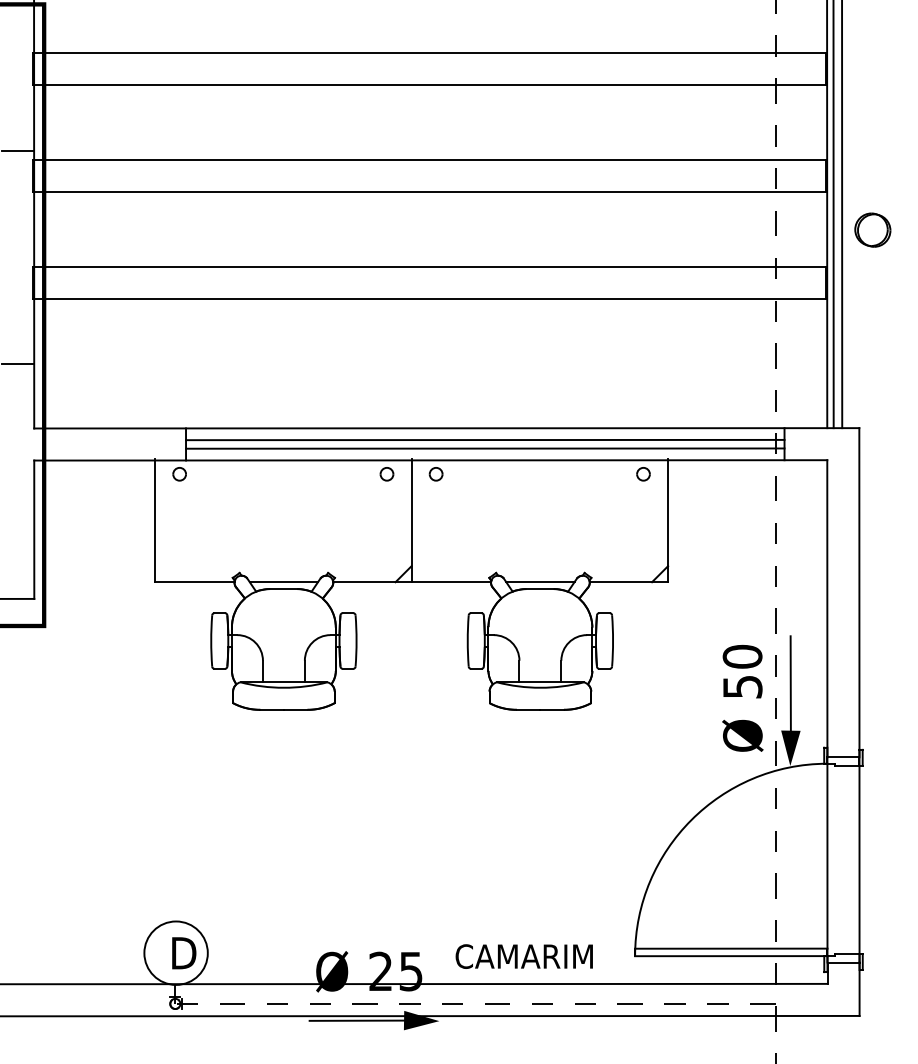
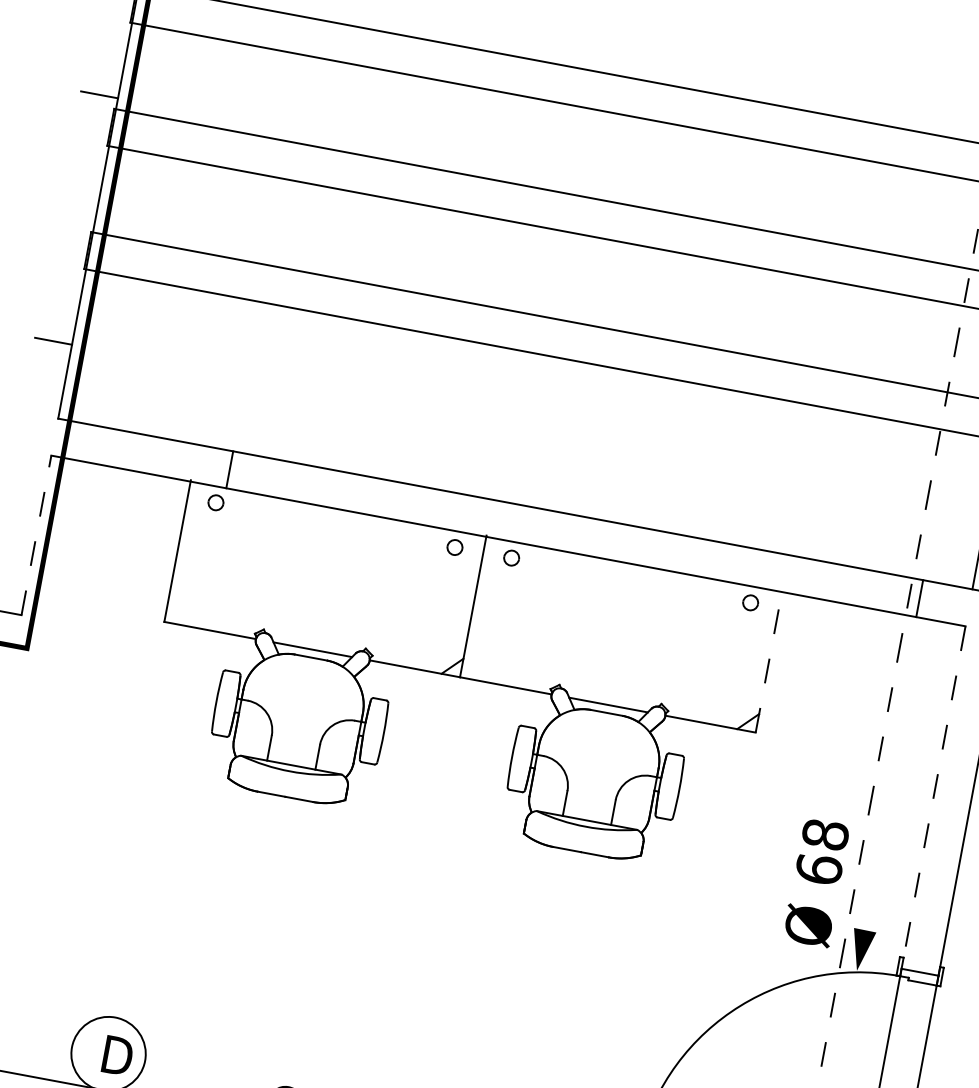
line: (485, 439) -> (576, 528), removed
line: (485, 448) -> (574, 539), removed
line: (668, 520) -> (769, 661), solid -> dashed
line: (34, 529) -> (36, 535), solid -> dashed
line: (827, 608) -> (933, 797), solid -> dashed
text: (742, 671) -> (822, 851), 50 -> 68
line: (790, 683) -> (874, 875), removed

